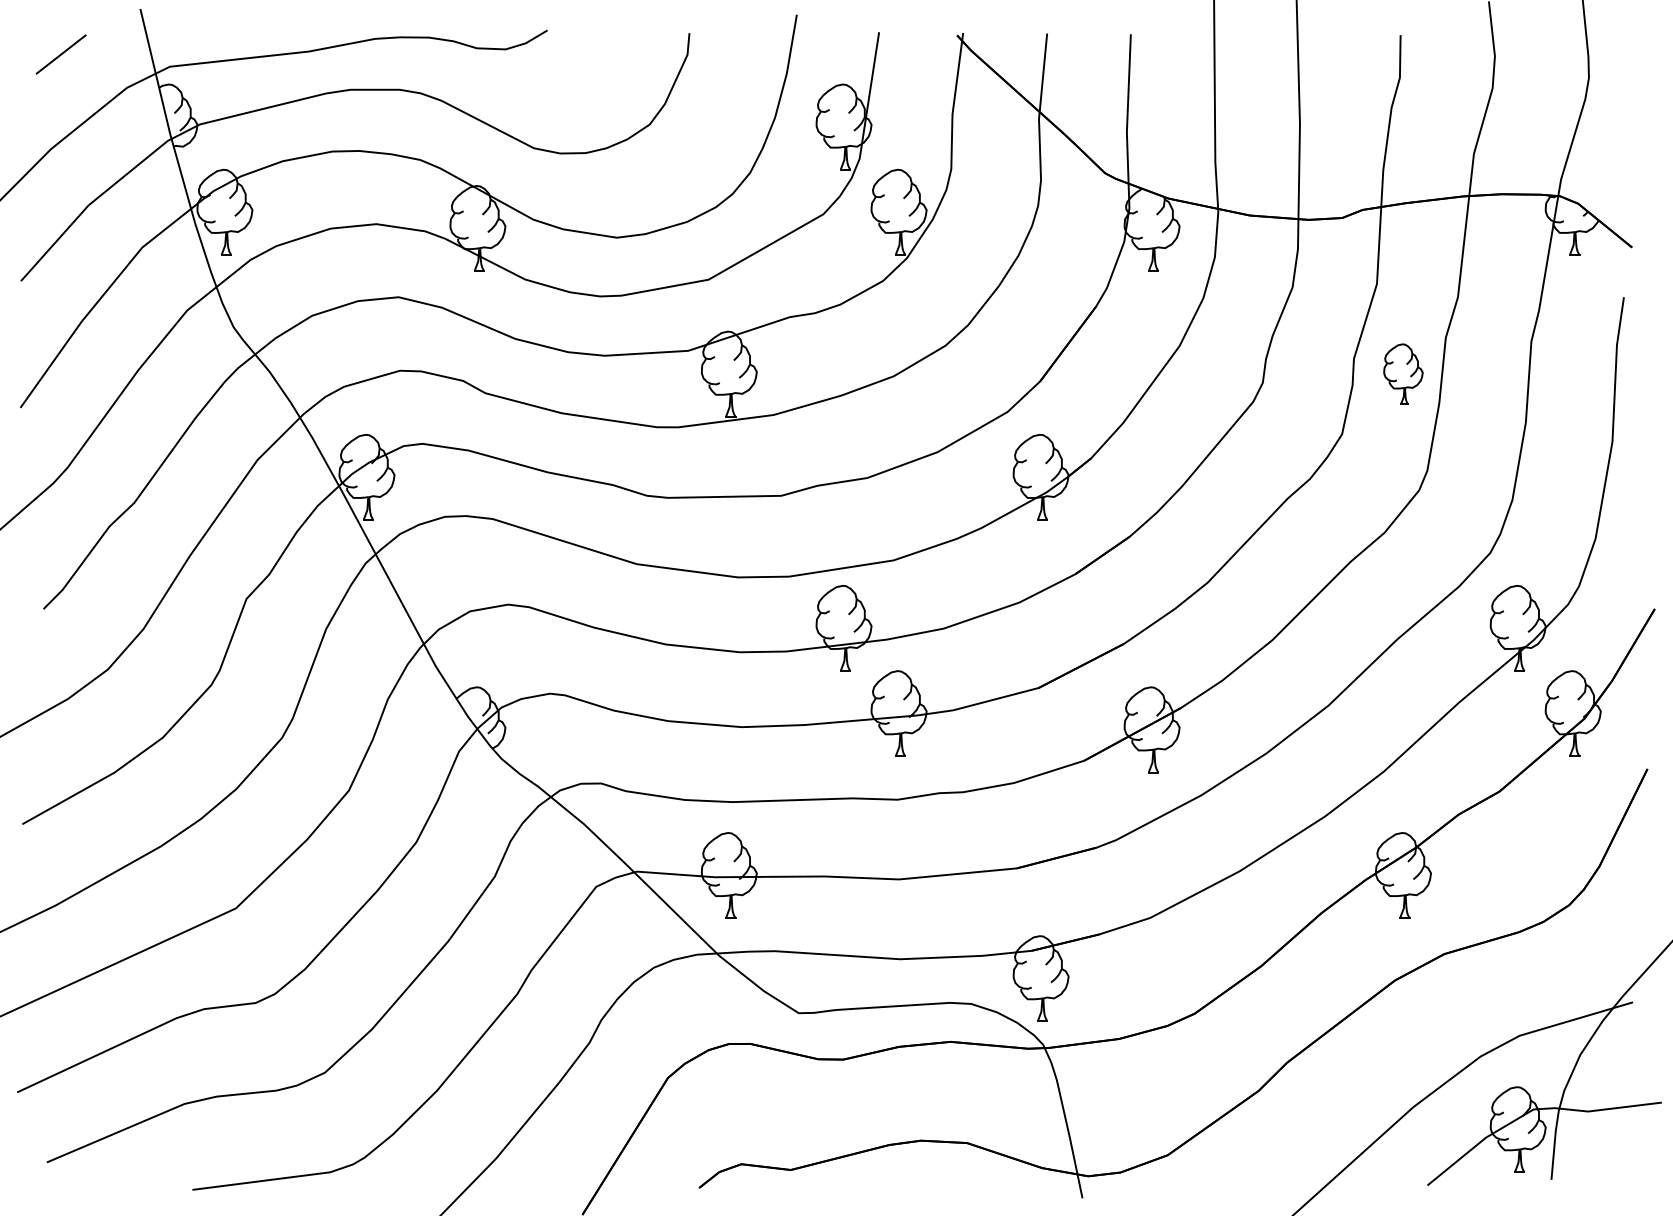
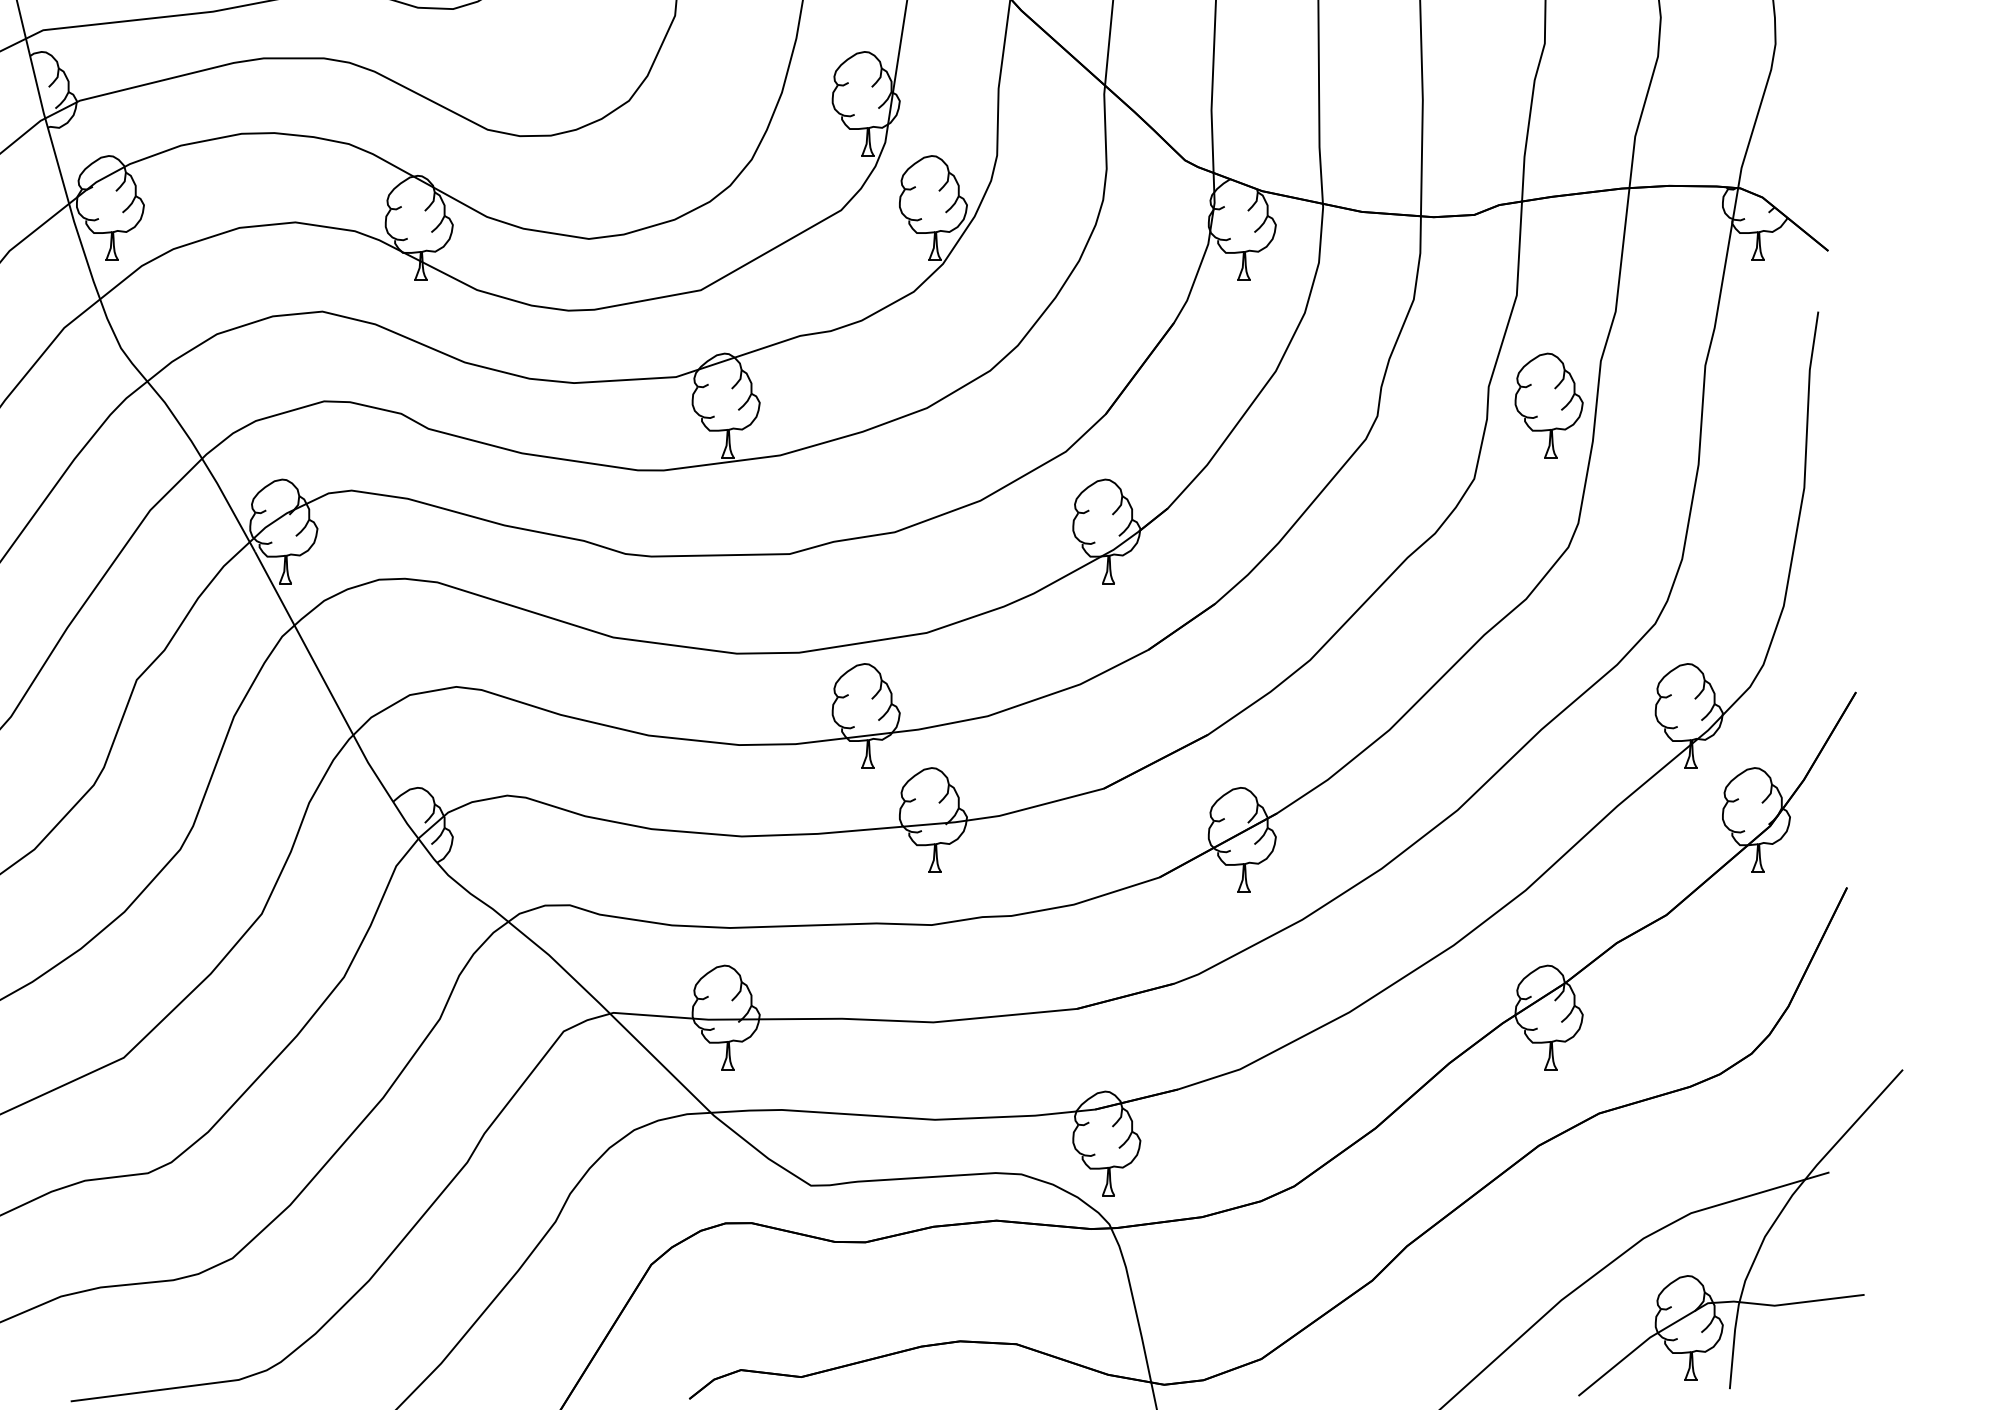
part: (1403, 373) -> (1549, 404), size x1.43

